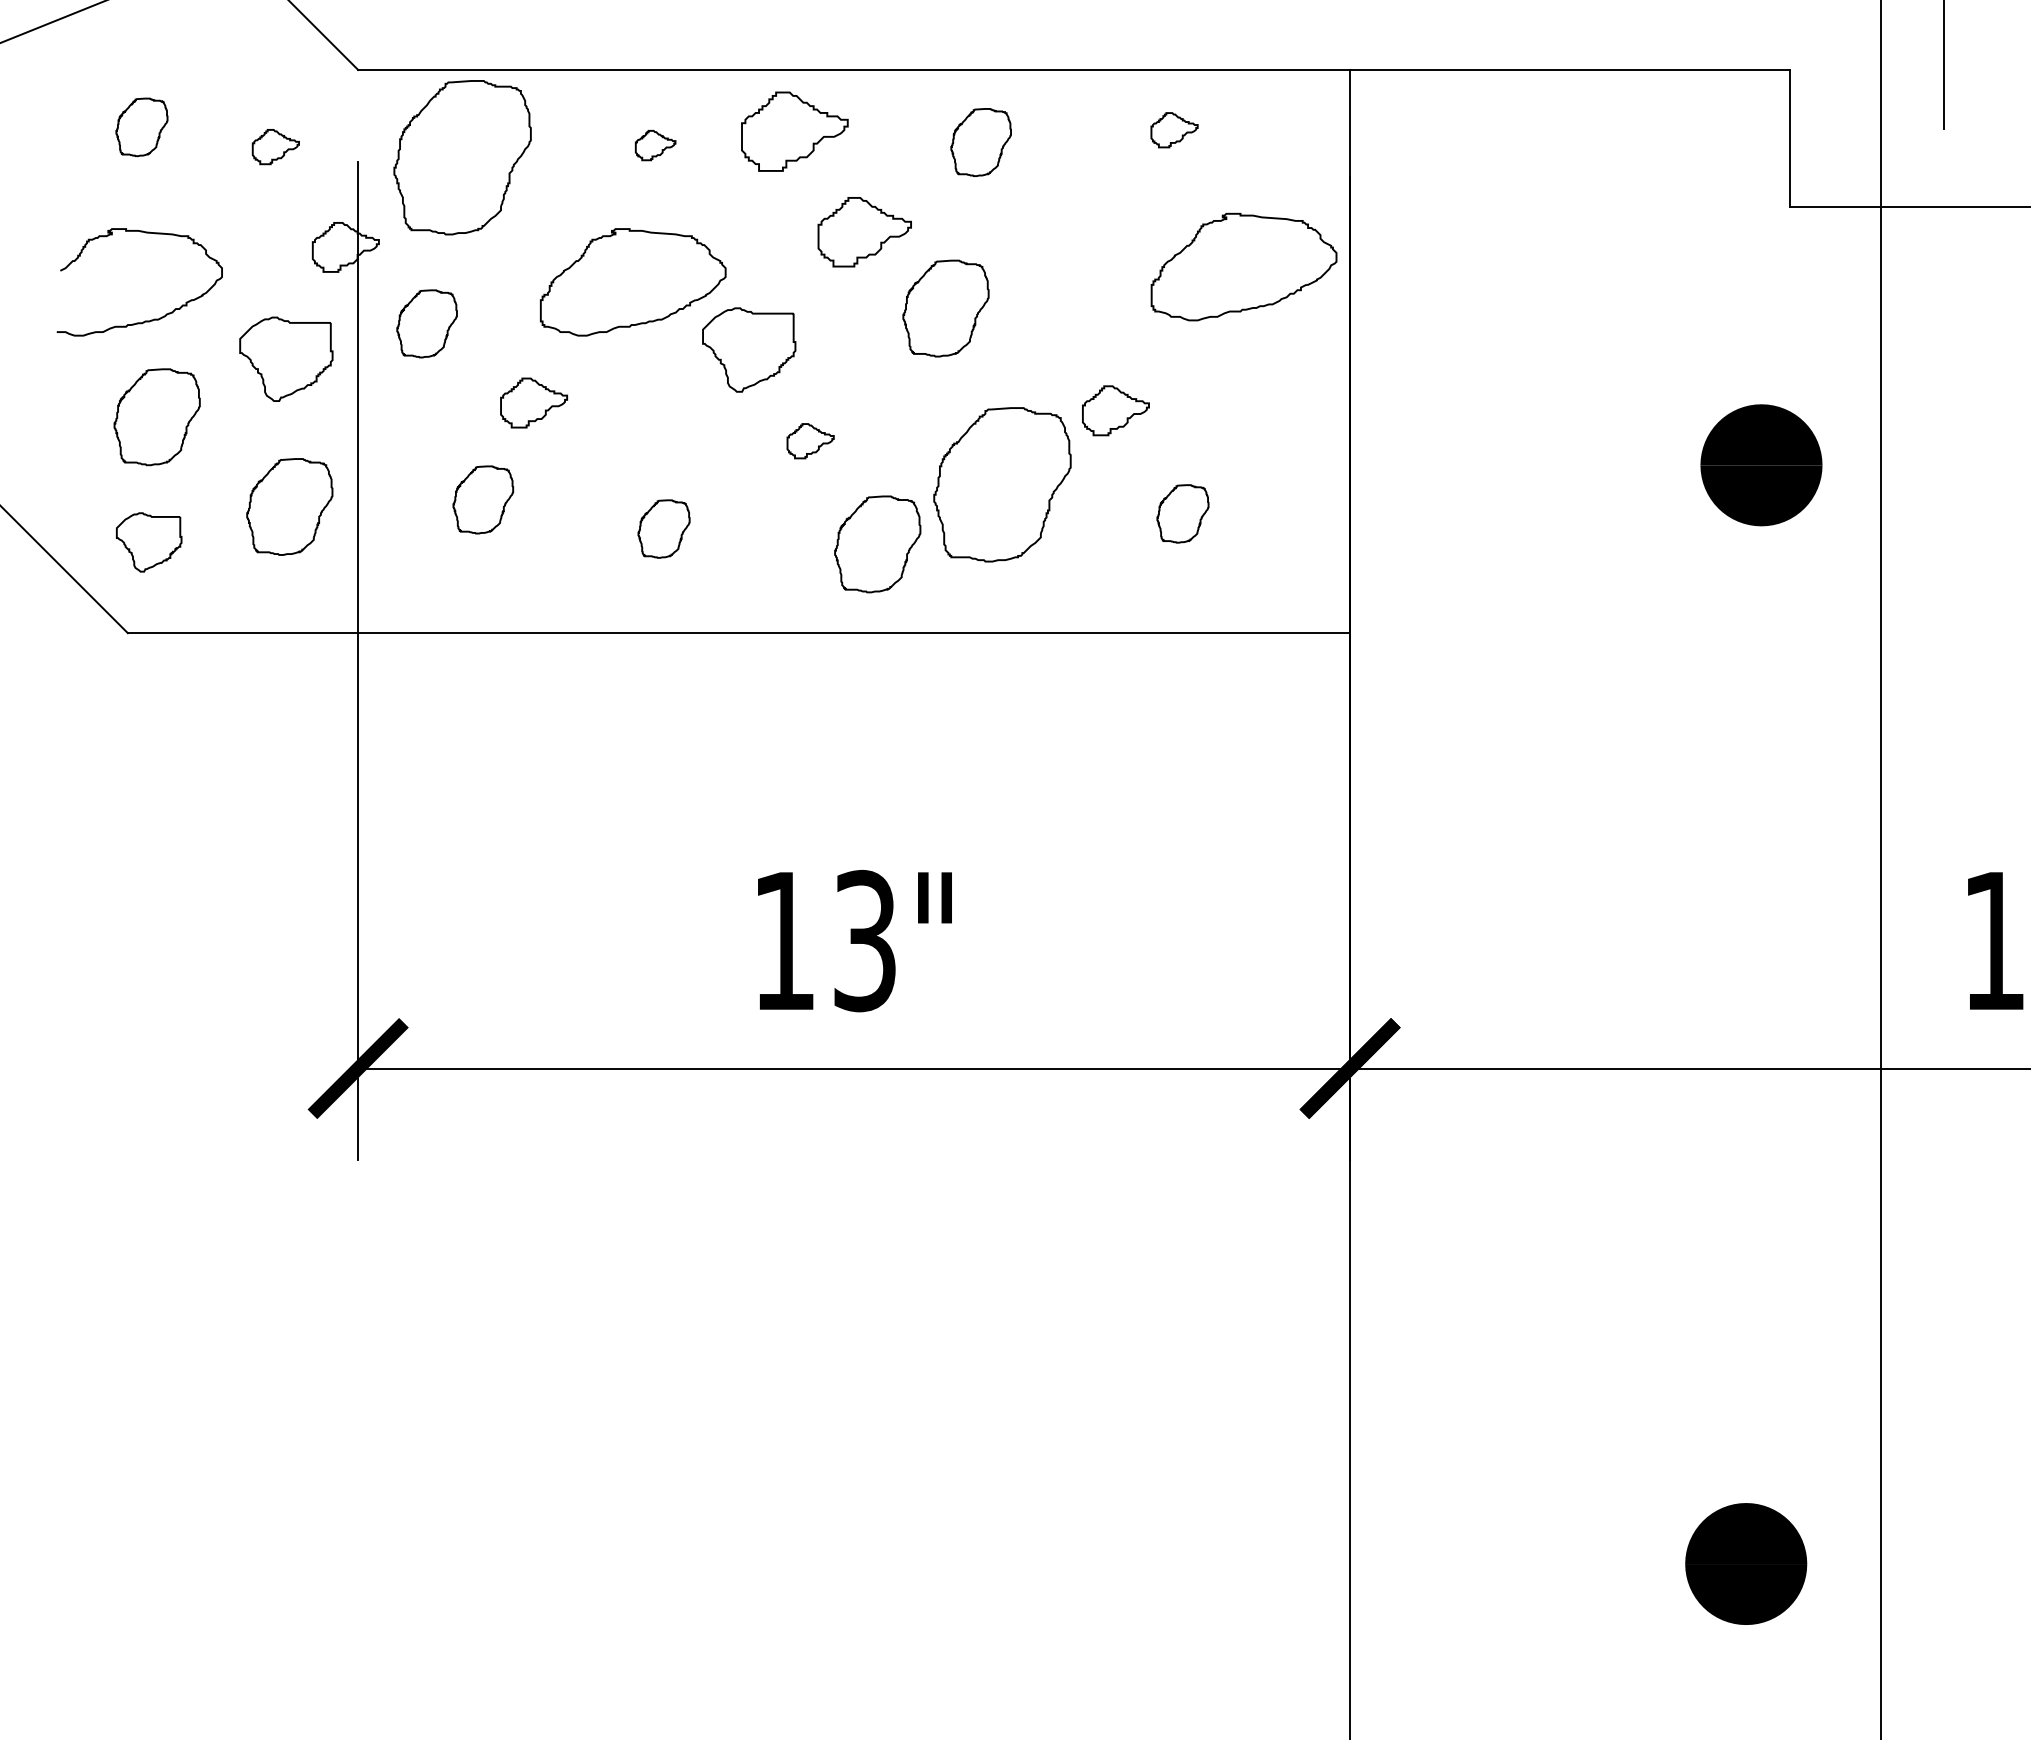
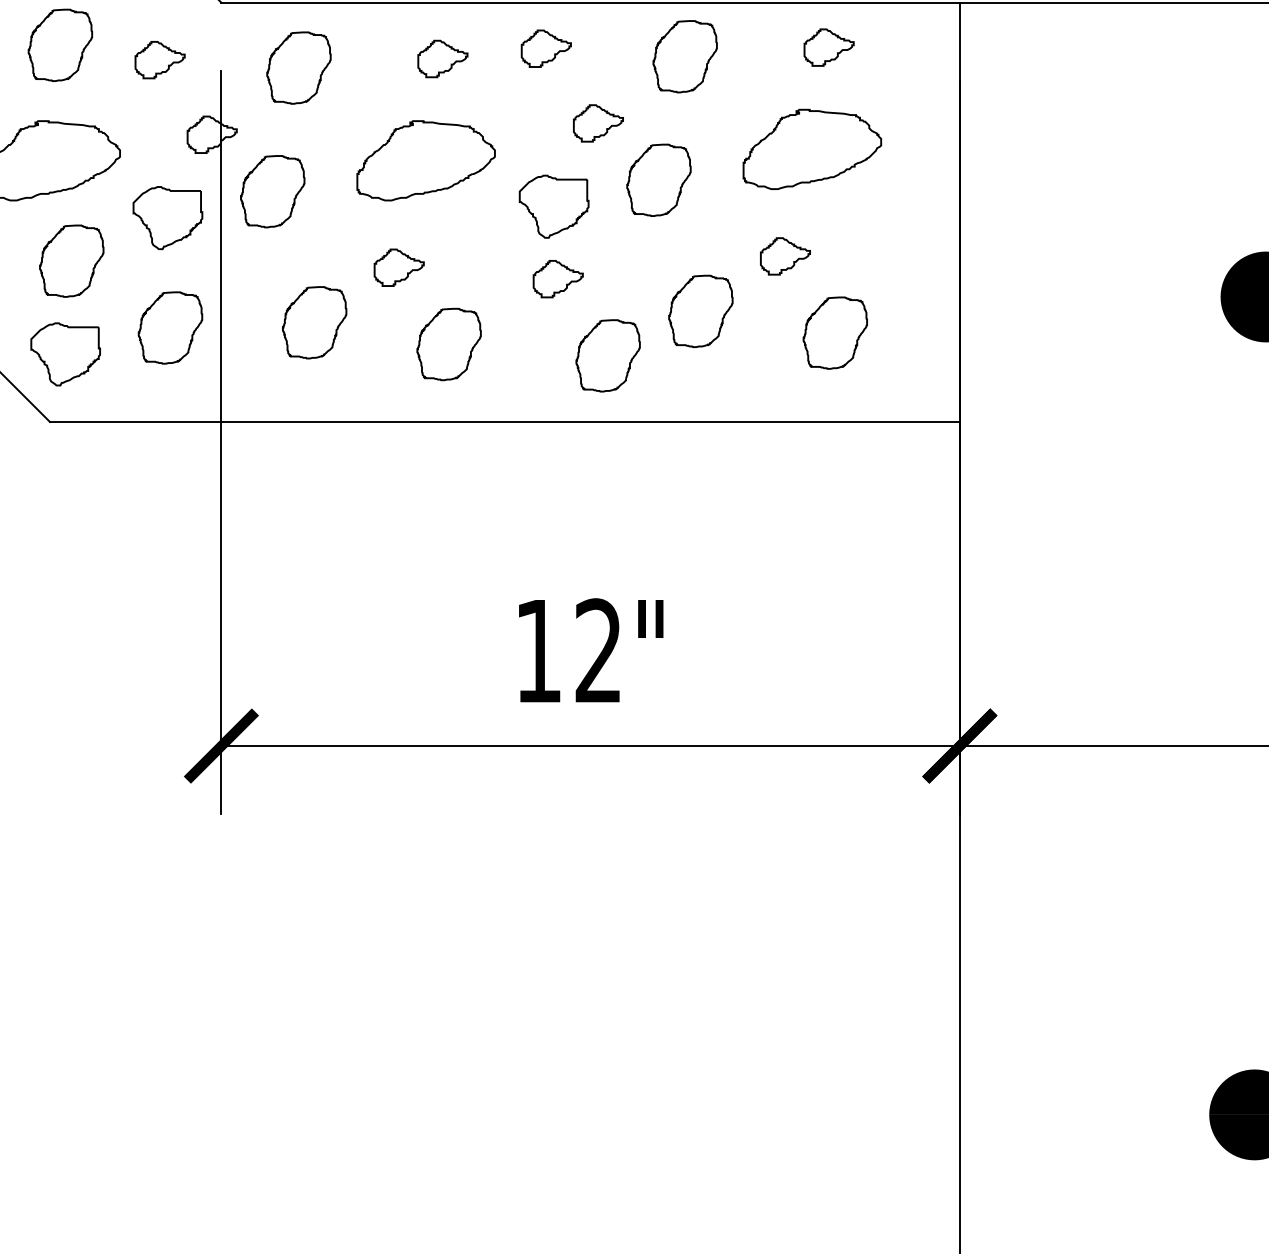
part: (141, 127) -> (60, 45), size x1.67
part: (1174, 129) -> (829, 47), size x1.43
part: (794, 131) -> (546, 48), size x0.62
part: (980, 142) -> (684, 56), size x1.43
part: (655, 145) -> (442, 58), size x1.67
part: (275, 146) -> (159, 59), size x1.43
part: (461, 157) -> (298, 67), size x0.62
part: (864, 231) -> (598, 122), size x0.71
part: (1243, 266) -> (811, 149), moved
part: (426, 323) -> (272, 191), size x1.43
part: (749, 349) -> (554, 206), moved
part: (533, 402) -> (398, 267), moved
part: (810, 440) -> (558, 278), size x1.43
part: (1001, 484) -> (700, 311), size x0.62
part: (482, 499) -> (313, 322), size x1.43
part: (1182, 513) -> (835, 332), size x1.67
part: (663, 528) -> (448, 344), size x1.67
part: (149, 542) -> (66, 354), size x1.43
text: (864, 941) -> (598, 651), 13" -> 12"

